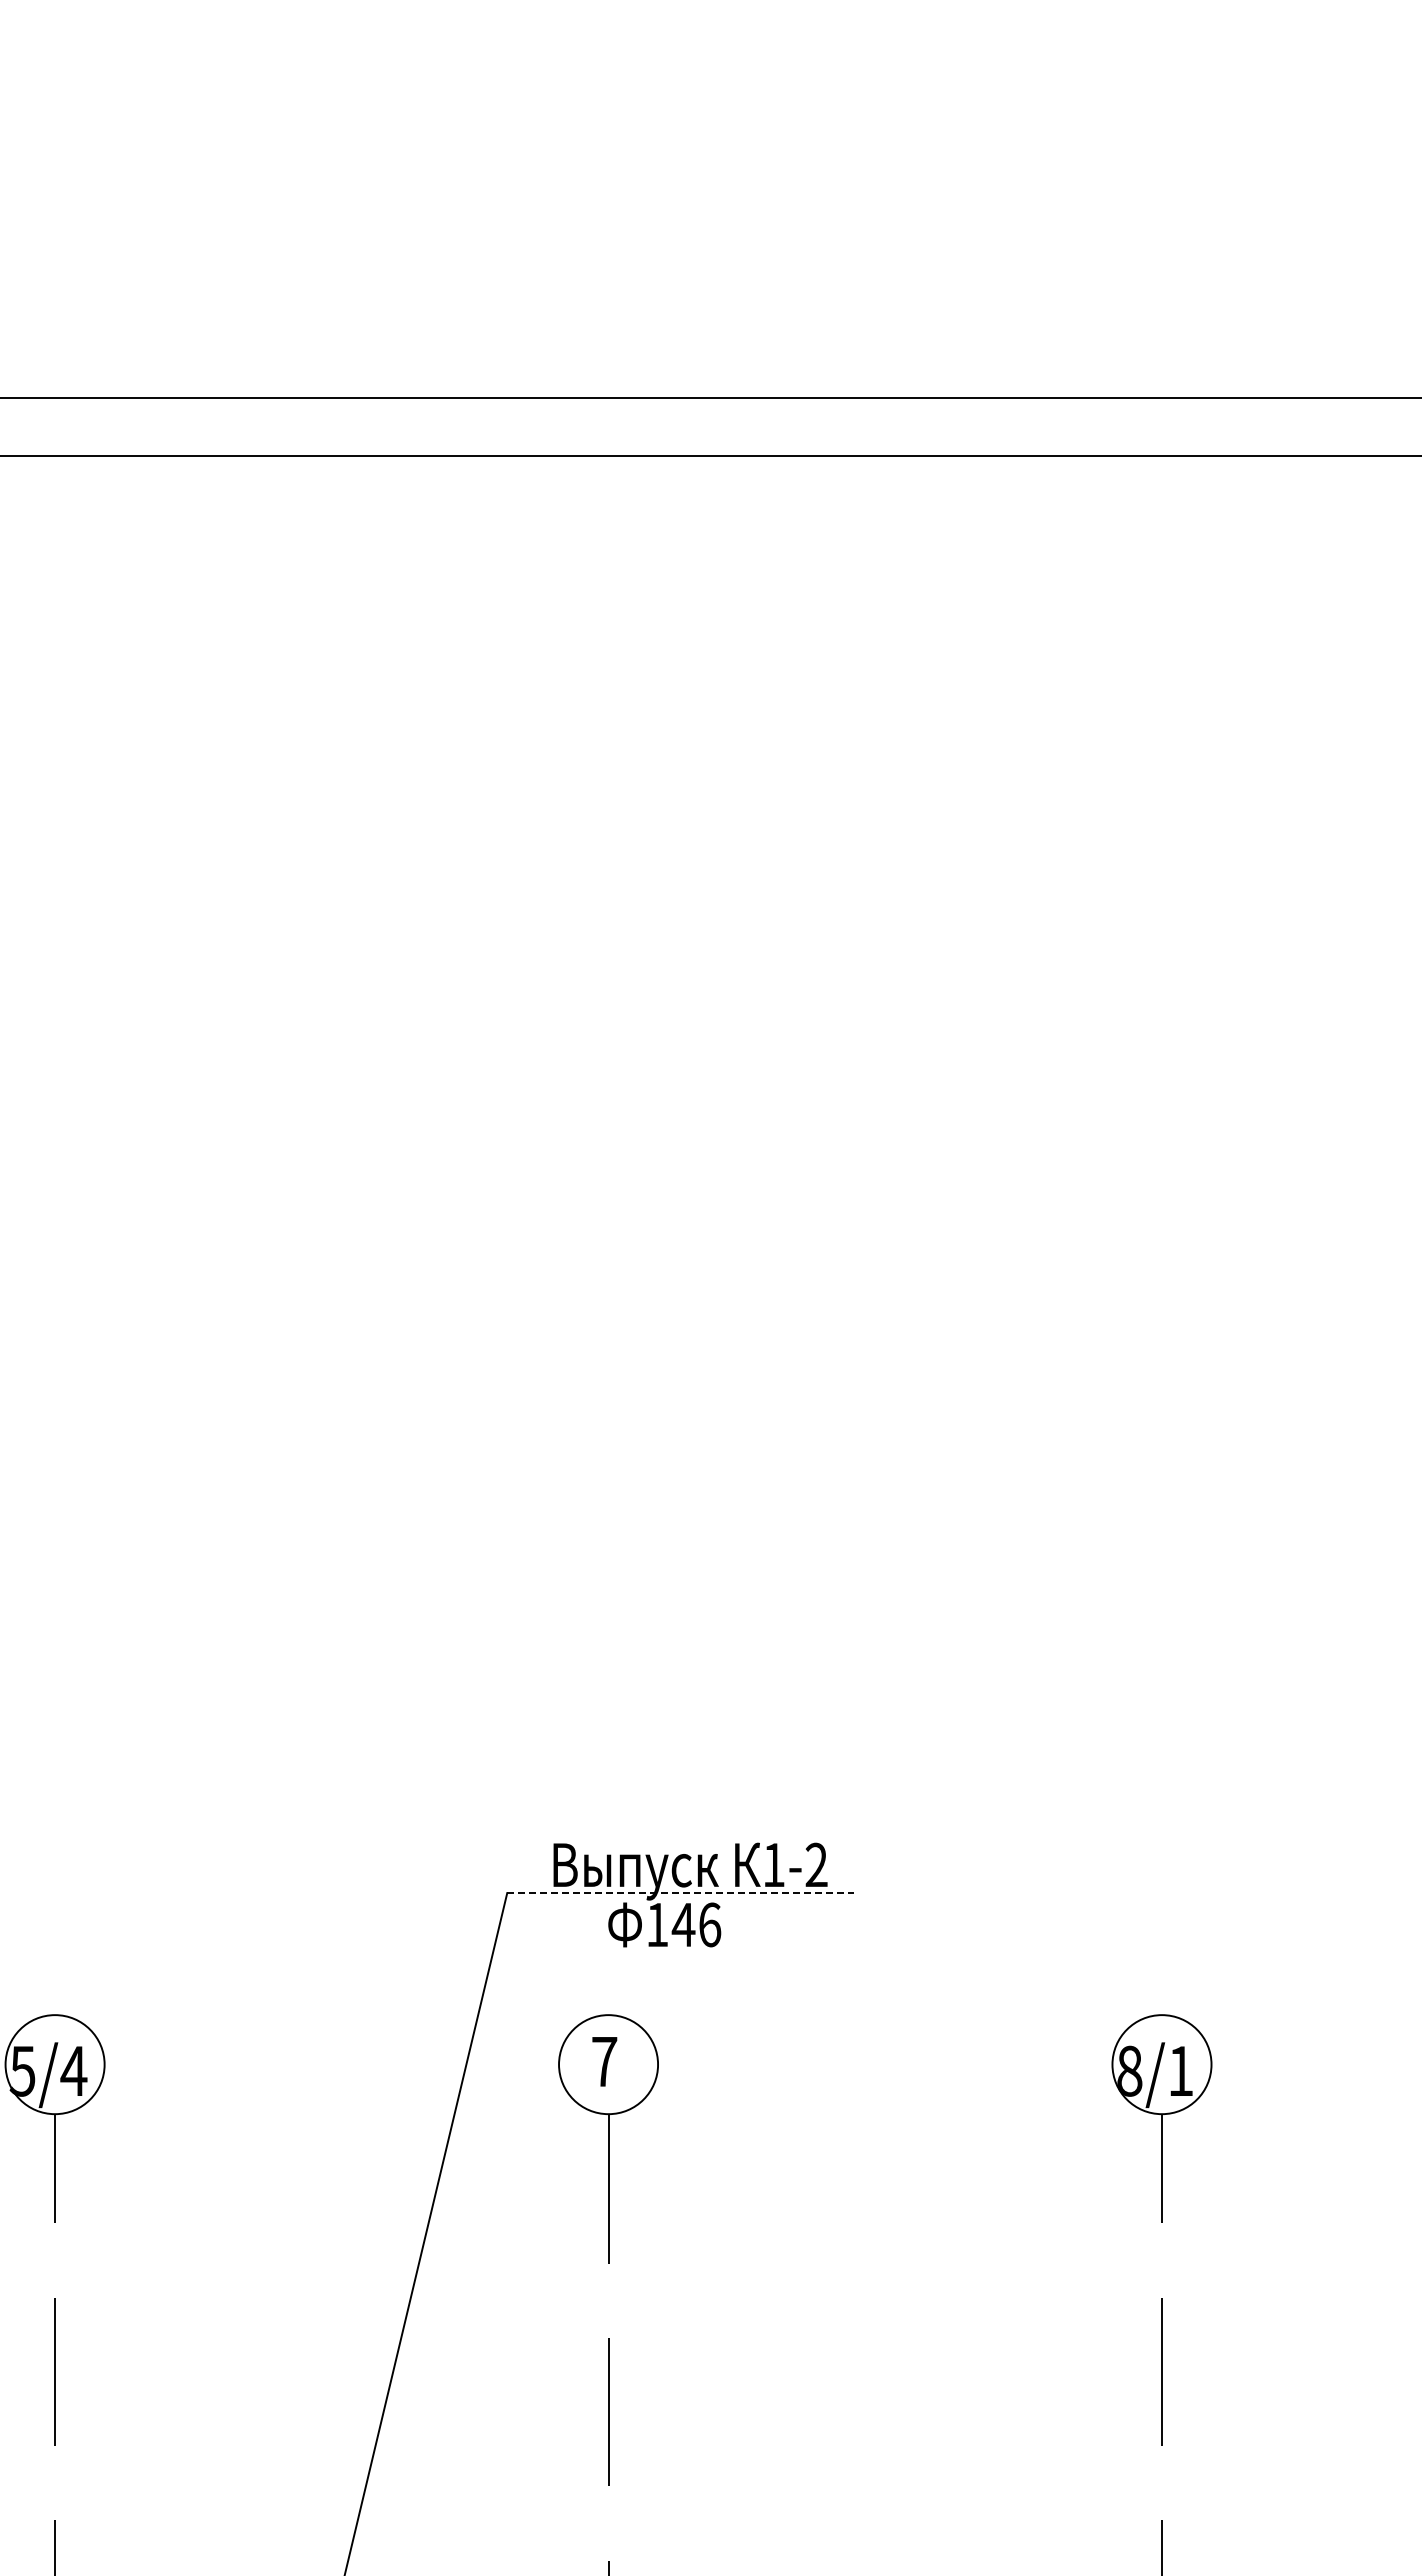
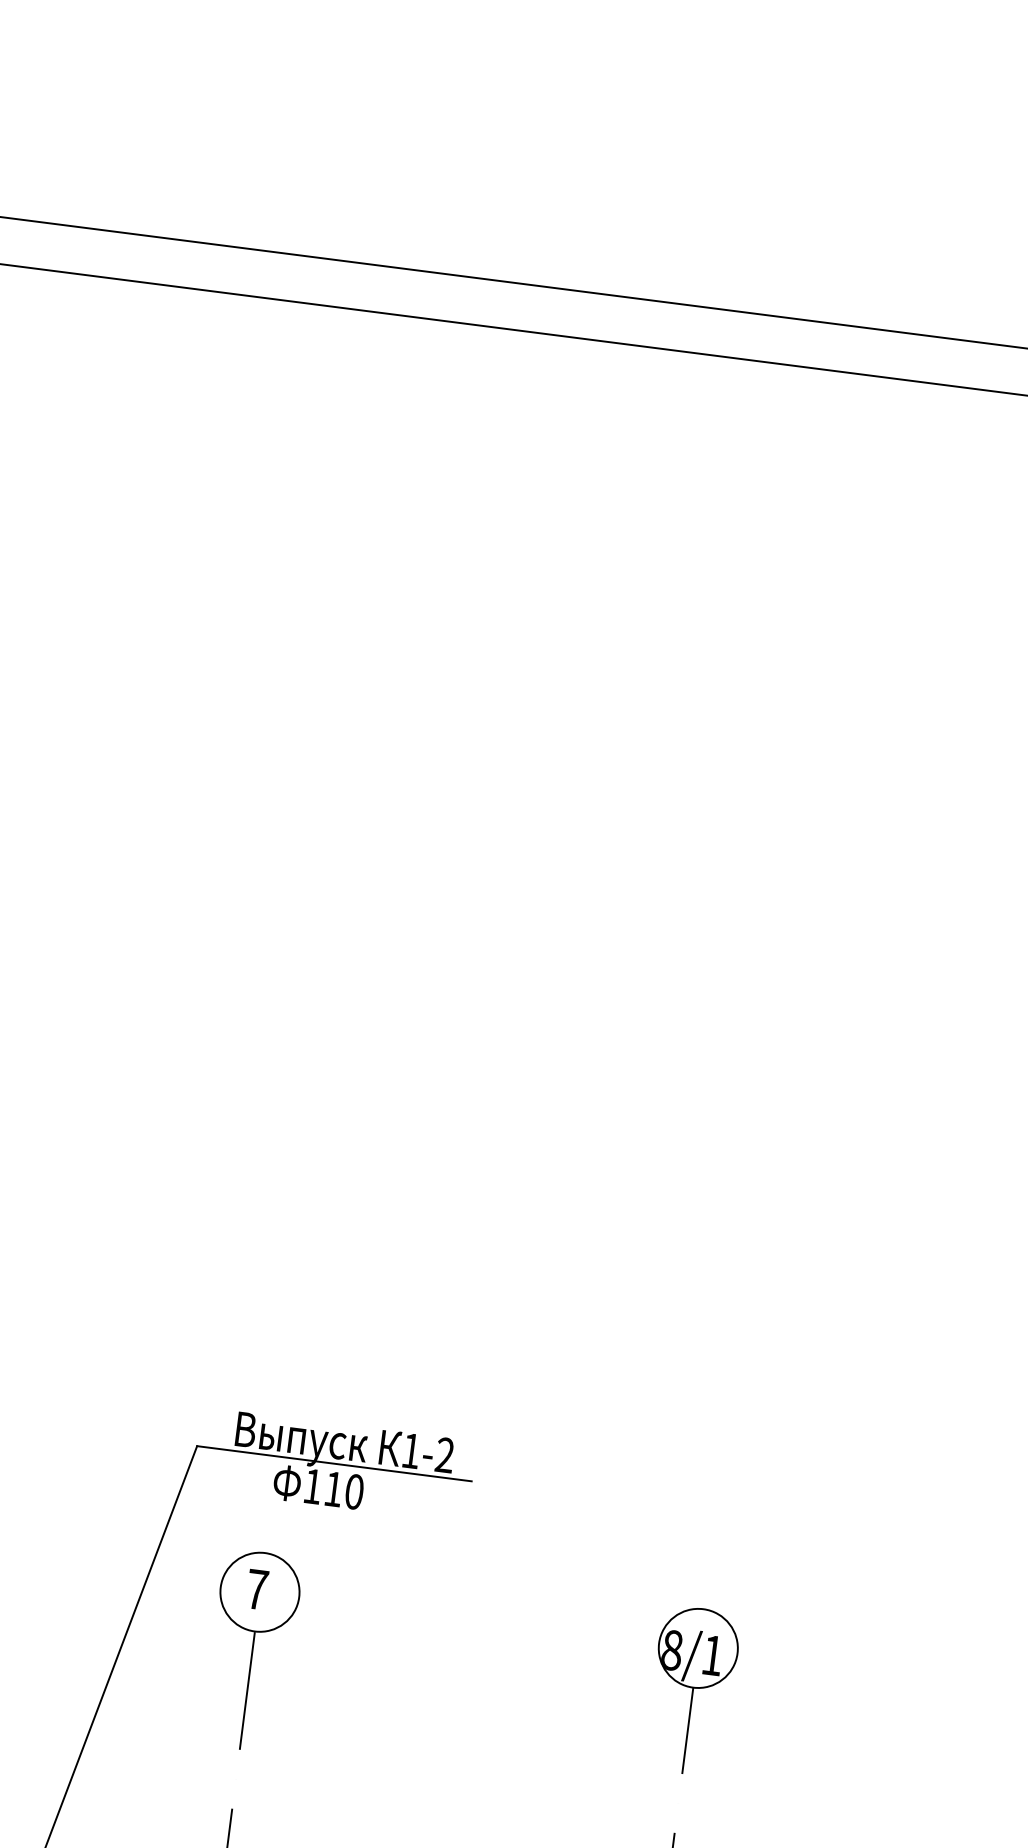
line: (681, 1893) -> (335, 1464), dashed -> solid
text: (696, 1924) -> (343, 1490), 146 -> 110

